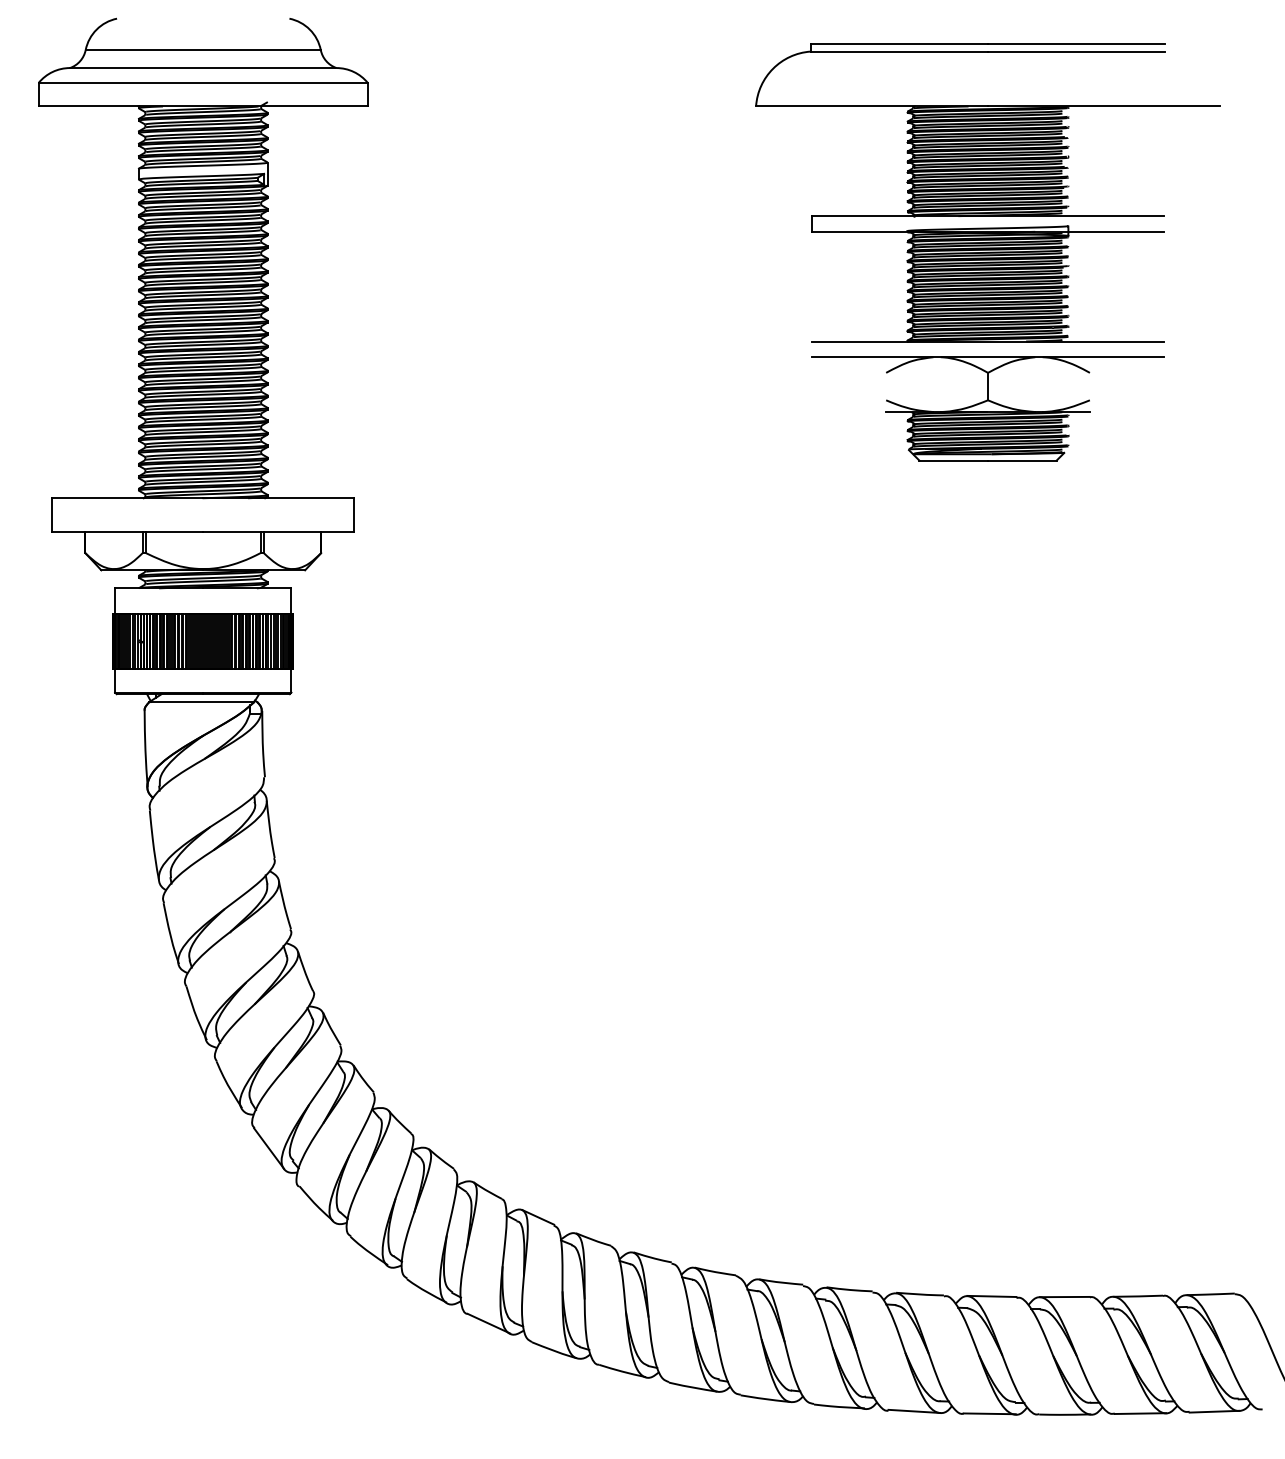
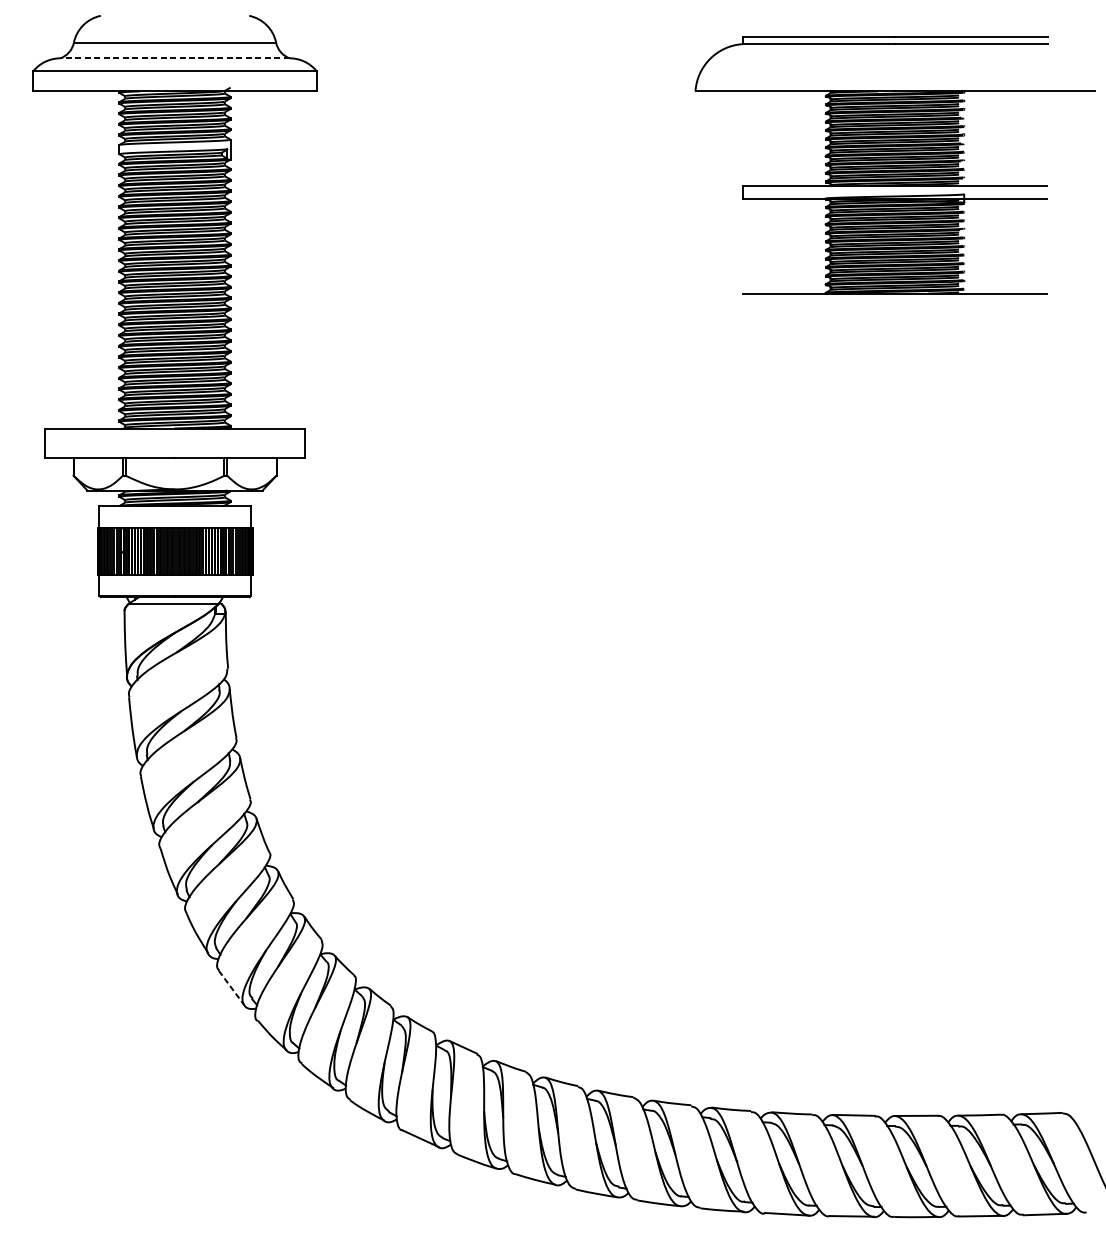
line: (202, 68) -> (174, 58), solid -> dashed
part: (987, 192) -> (894, 165), moved
part: (987, 408) -> (849, 351), removed
line: (269, 1149) -> (232, 988), solid -> dashed

